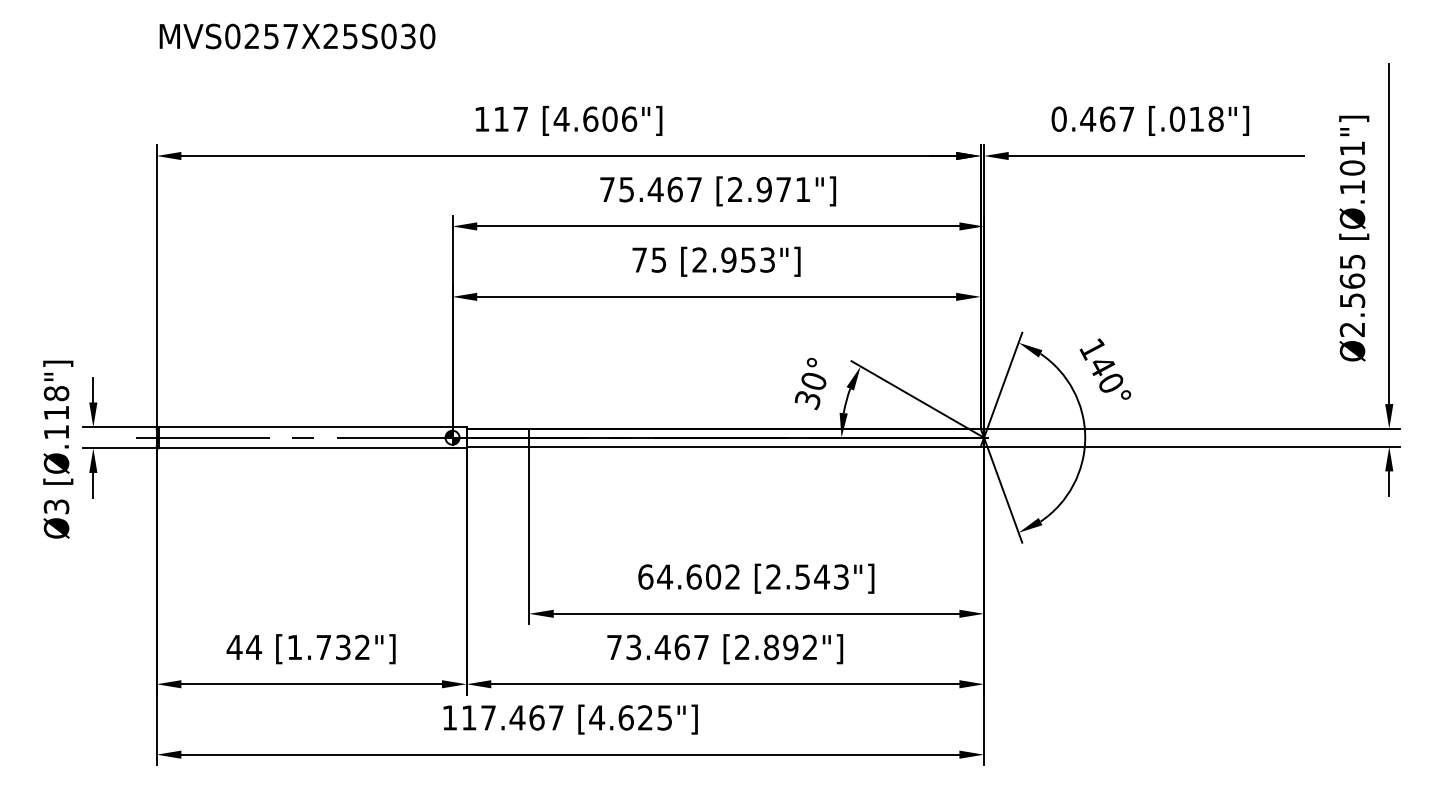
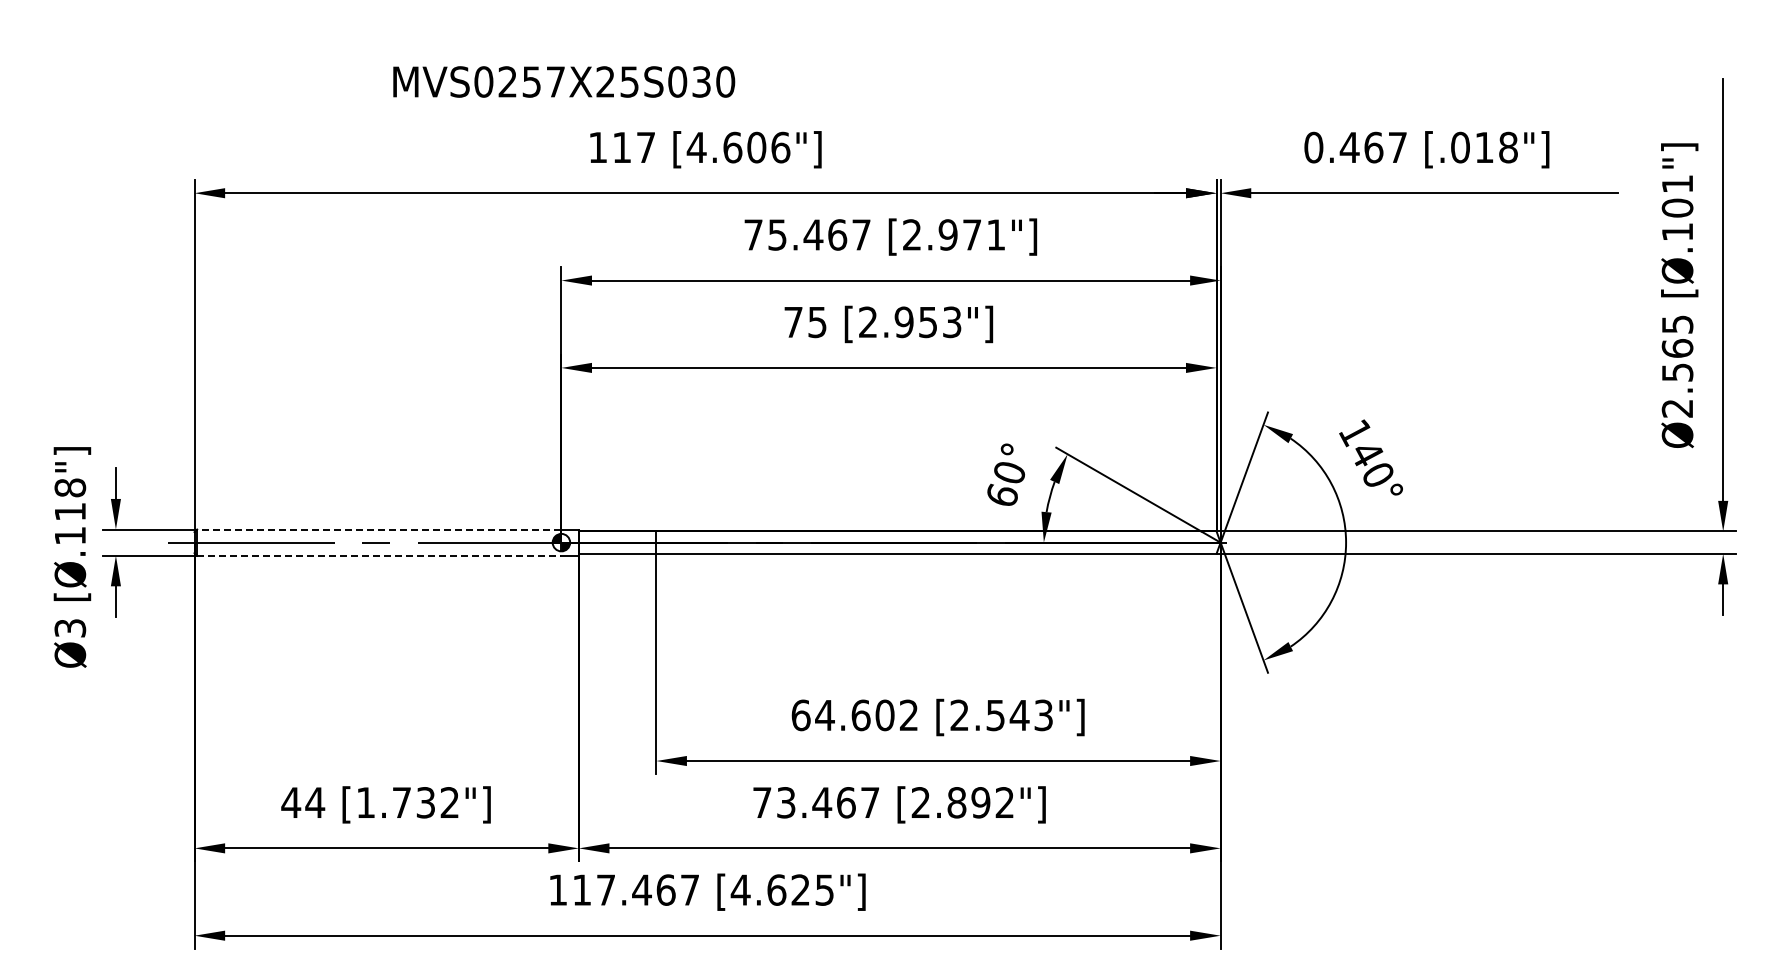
text: (297, 36) -> (564, 81), moved
text: (807, 399) -> (1001, 495), 30° -> 60°
line: (305, 427) -> (378, 529), solid -> dashed
line: (305, 448) -> (379, 555), solid -> dashed

